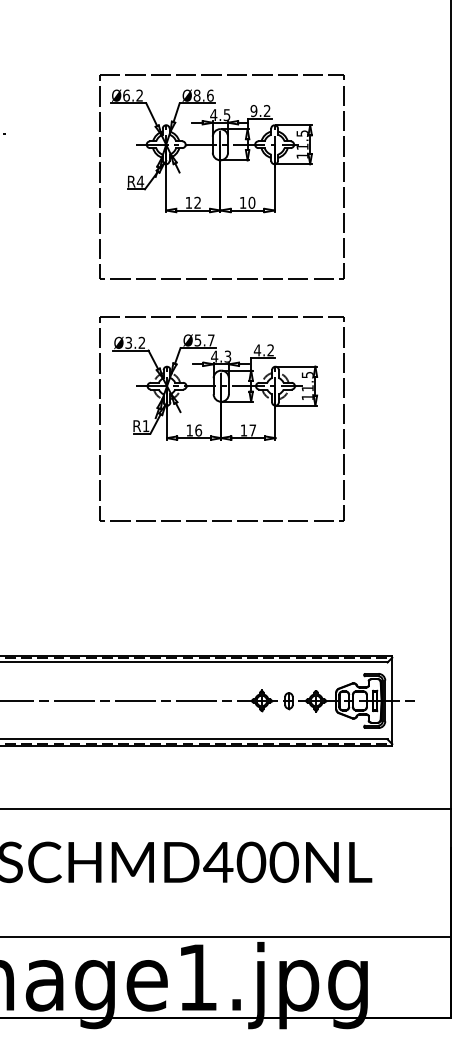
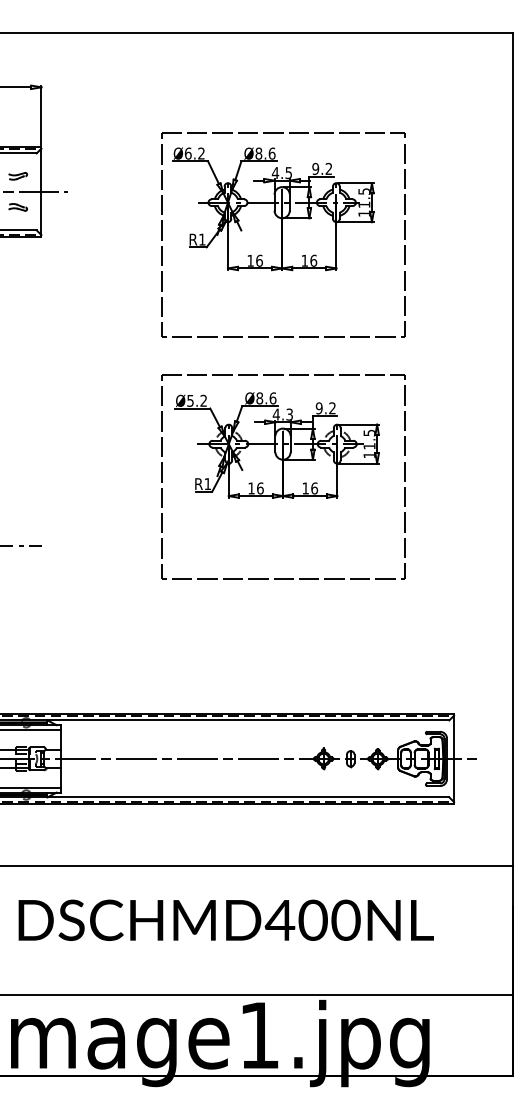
text: (139, 181) -> (201, 239), R4 -> R1
text: (197, 202) -> (259, 260), 12 -> 16
text: (251, 202) -> (313, 260), 10 -> 16
text: (204, 340) -> (266, 398), Ø5.7 -> Ø8.6
text: (128, 342) -> (190, 400), Ø3.2 -> Ø5.2
text: (256, 350) -> (318, 408), 4.2 -> 9.2
text: (252, 430) -> (314, 488), 17 -> 16

